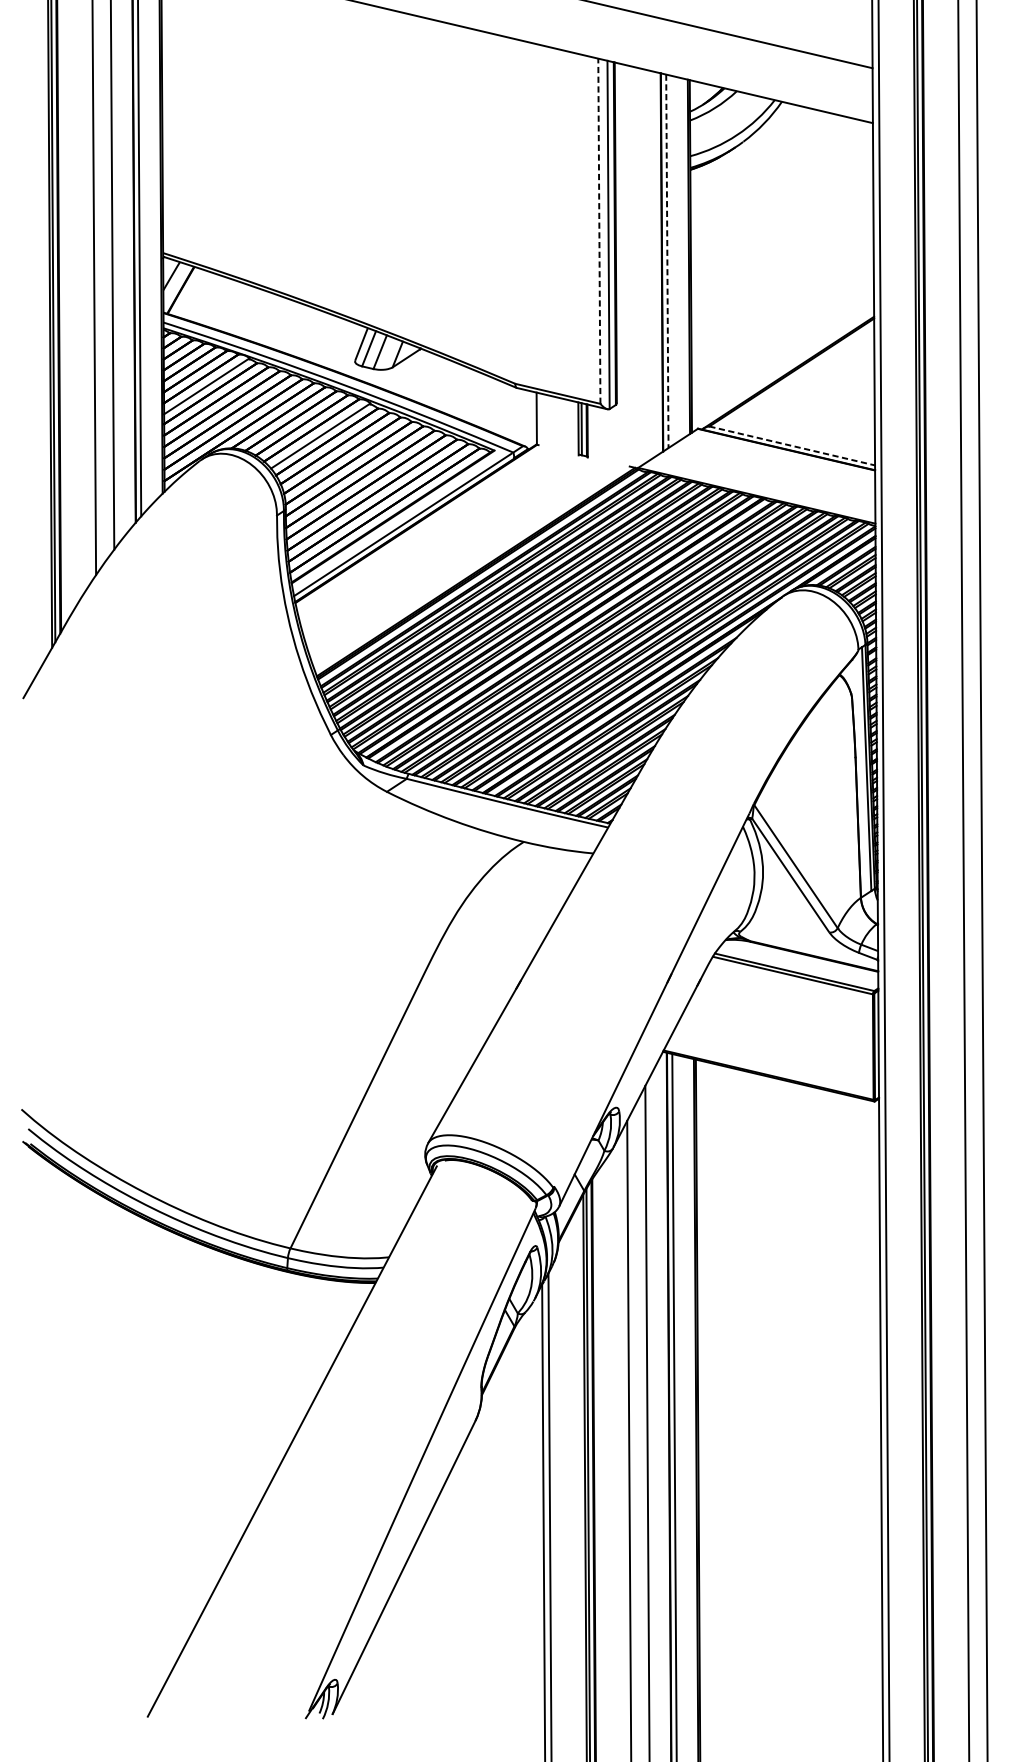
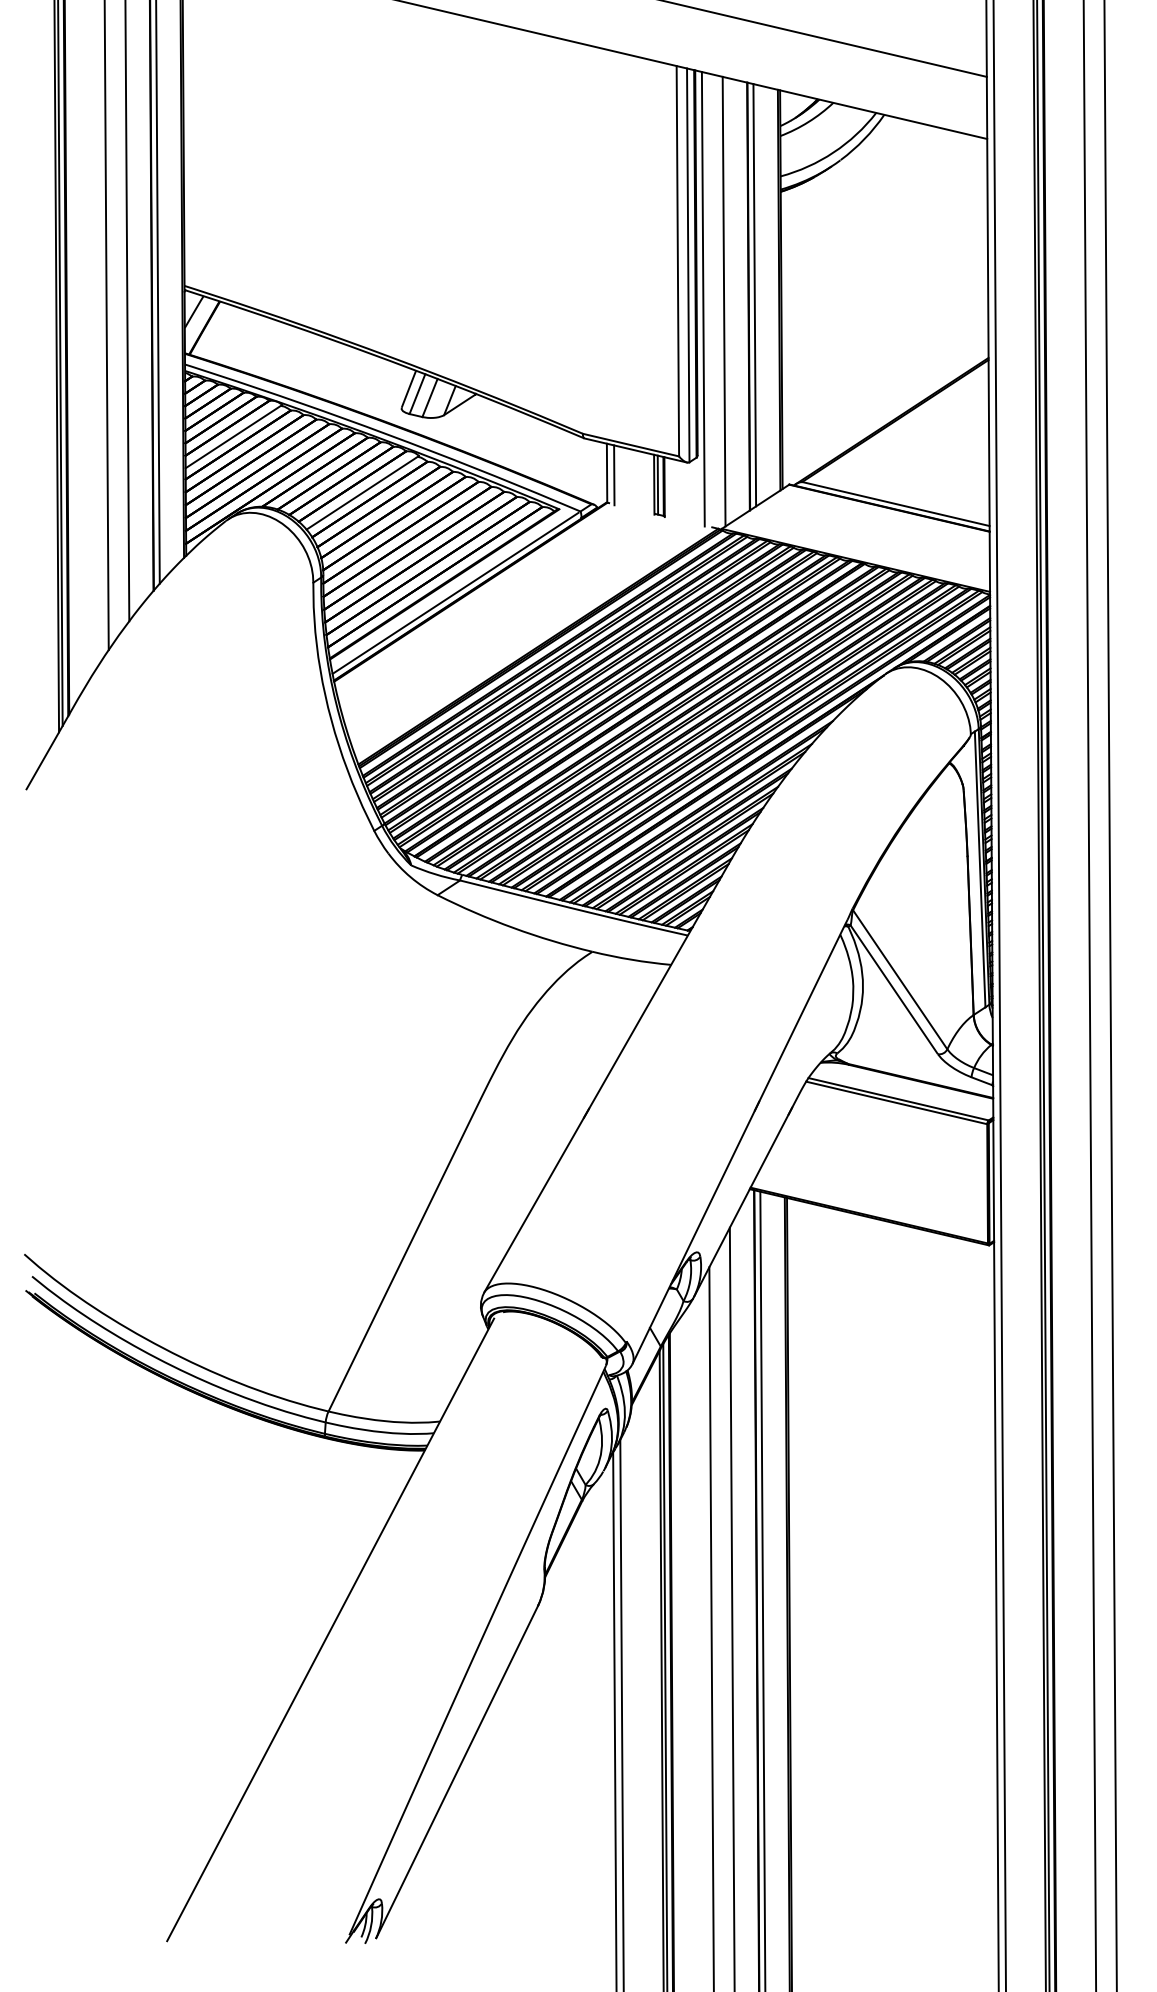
line: (599, 230) -> (677, 260), dashed -> solid
line: (667, 261) -> (754, 295), dashed -> solid
line: (621, 264) -> (702, 298), added
line: (639, 266) -> (723, 301), added
line: (543, 420) -> (614, 475), added
line: (792, 446) -> (896, 504), dashed -> solid

